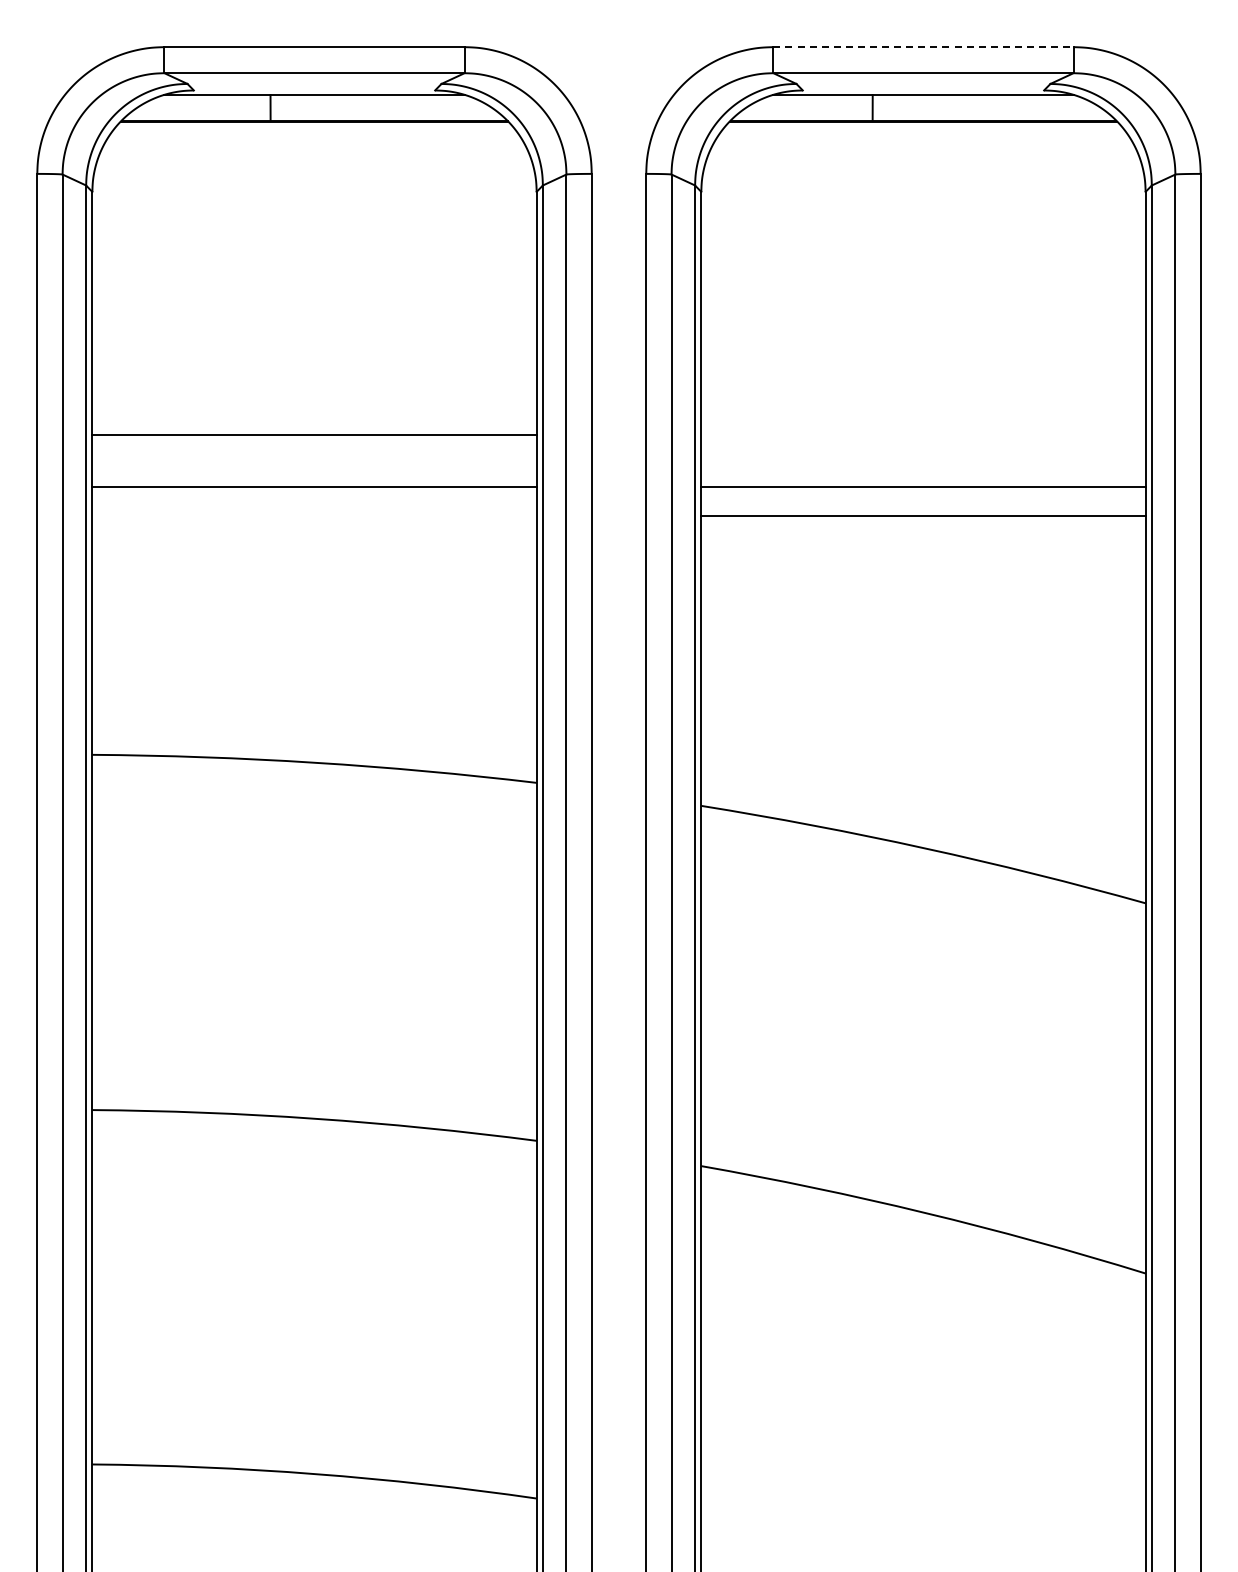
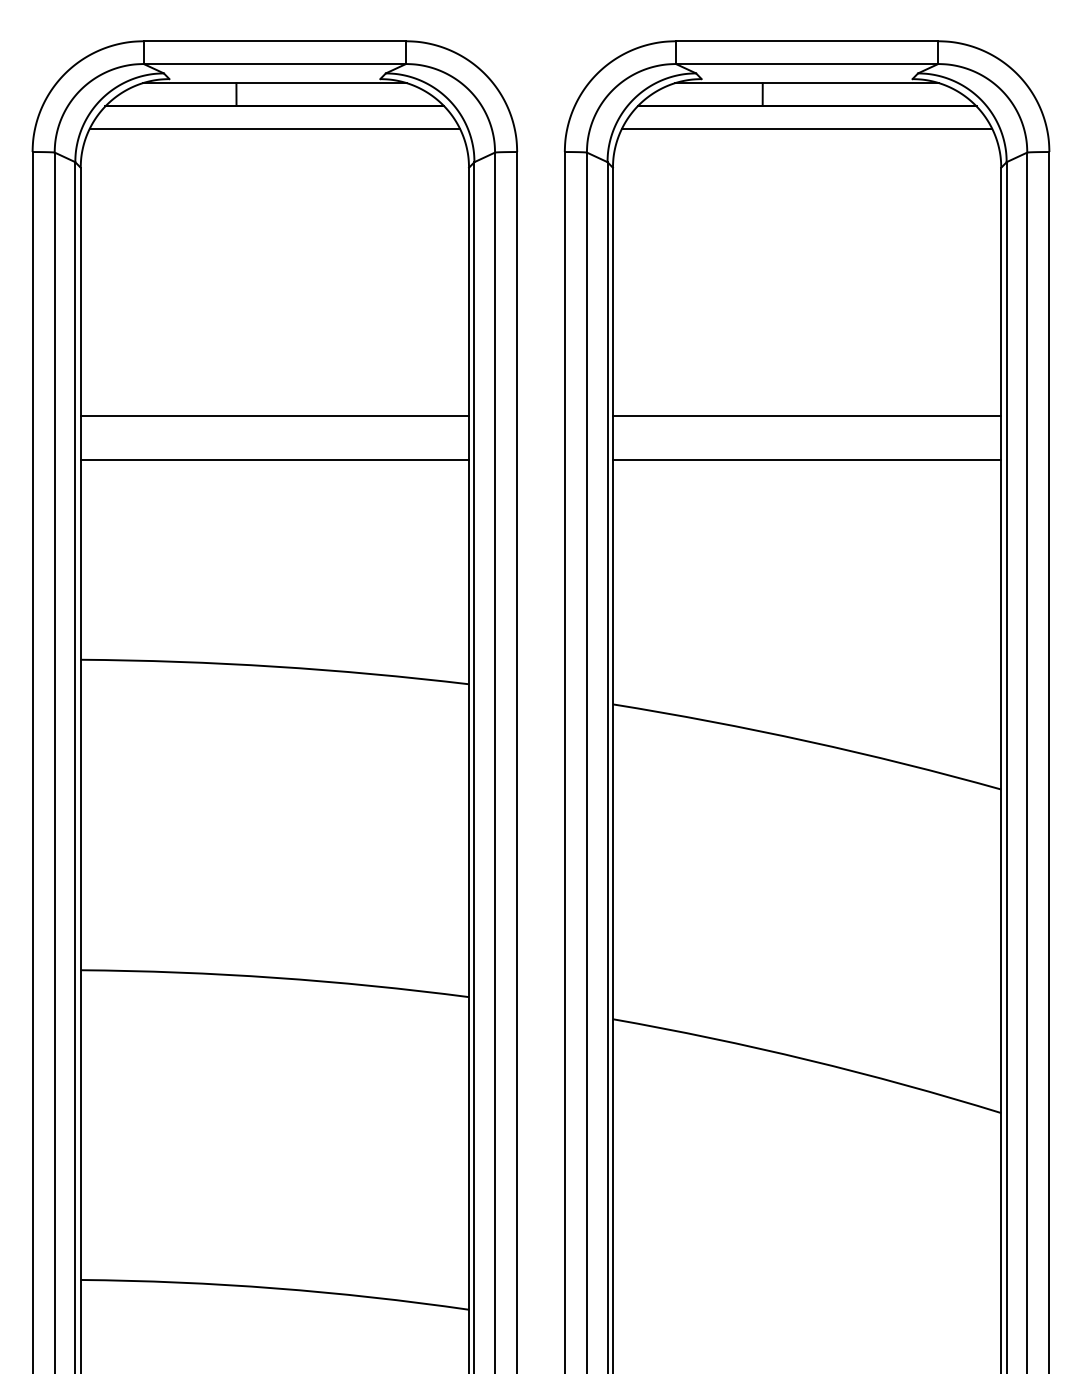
line: (923, 47) -> (807, 41), dashed -> solid
line: (314, 147) -> (274, 128), added
line: (923, 147) -> (807, 128), added
line: (314, 434) -> (274, 415), moved
line: (314, 487) -> (274, 460), moved
line: (923, 487) -> (807, 460), moved
line: (923, 515) -> (807, 415), moved

